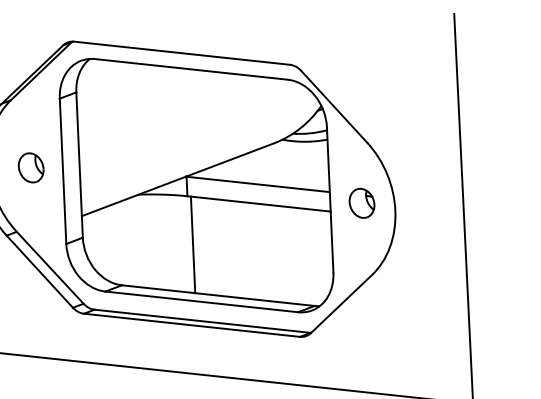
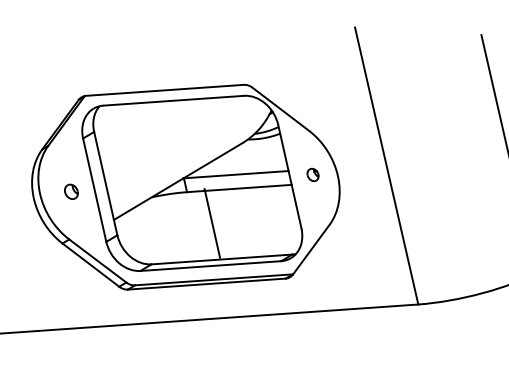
part: (31, 167) -> (71, 191), size x0.7
part: (361, 202) -> (312, 174), size x0.6
line: (193, 245) -> (212, 223), moved

